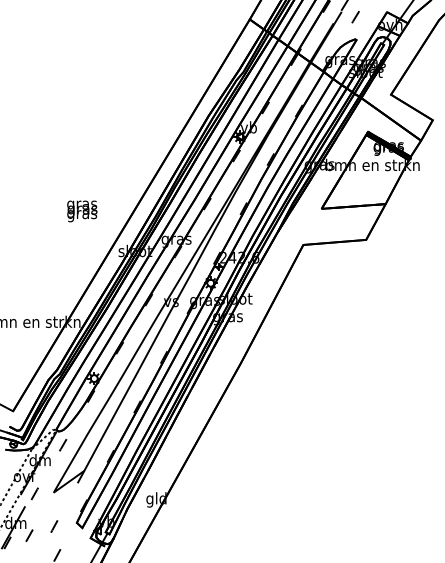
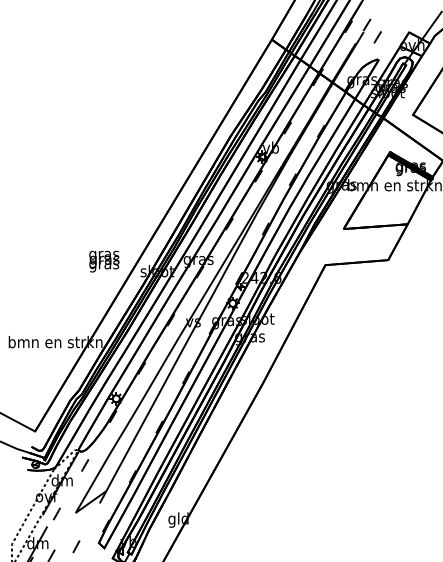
text: (82, 211) -> (104, 261), moved

